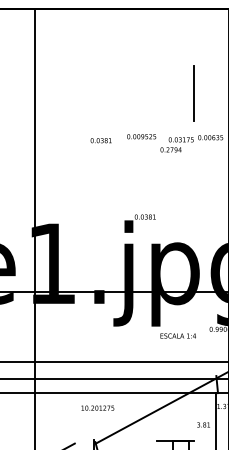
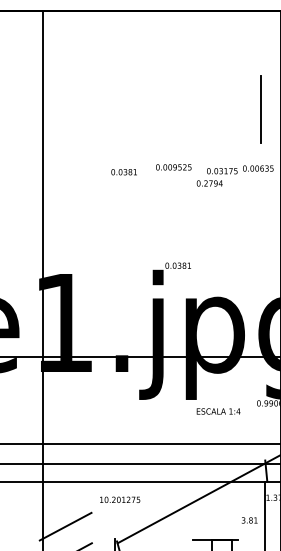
line: (193, 93) -> (260, 109), moved
line: (53, 429) -> (65, 526), added

